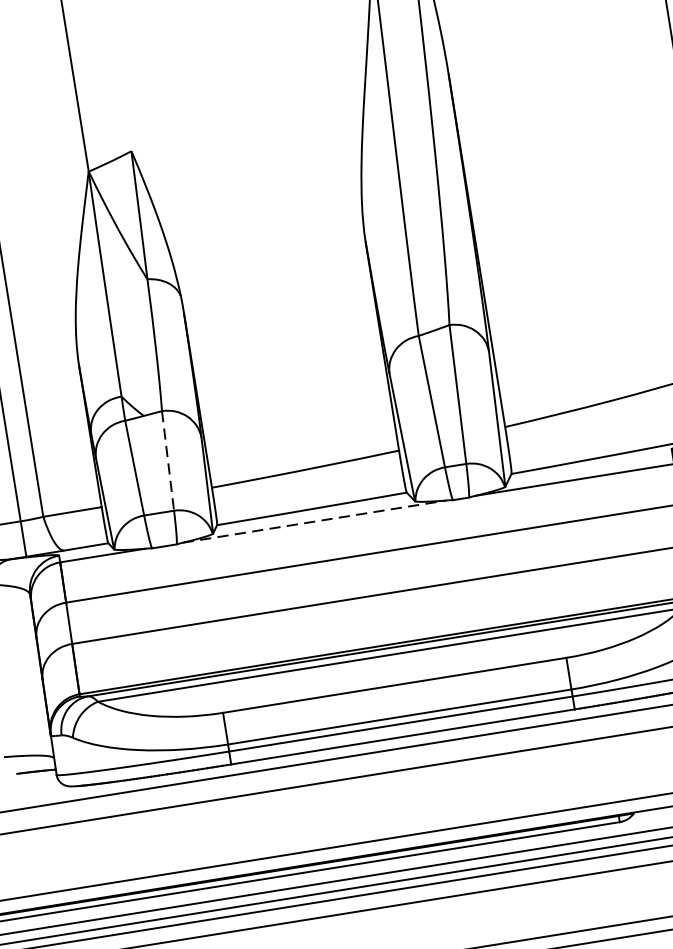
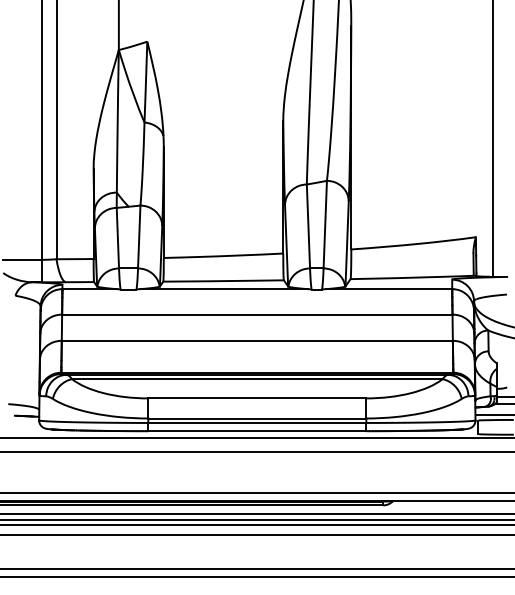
line: (168, 461) -> (139, 237), dashed -> solid
line: (315, 522) -> (224, 289), dashed -> solid

